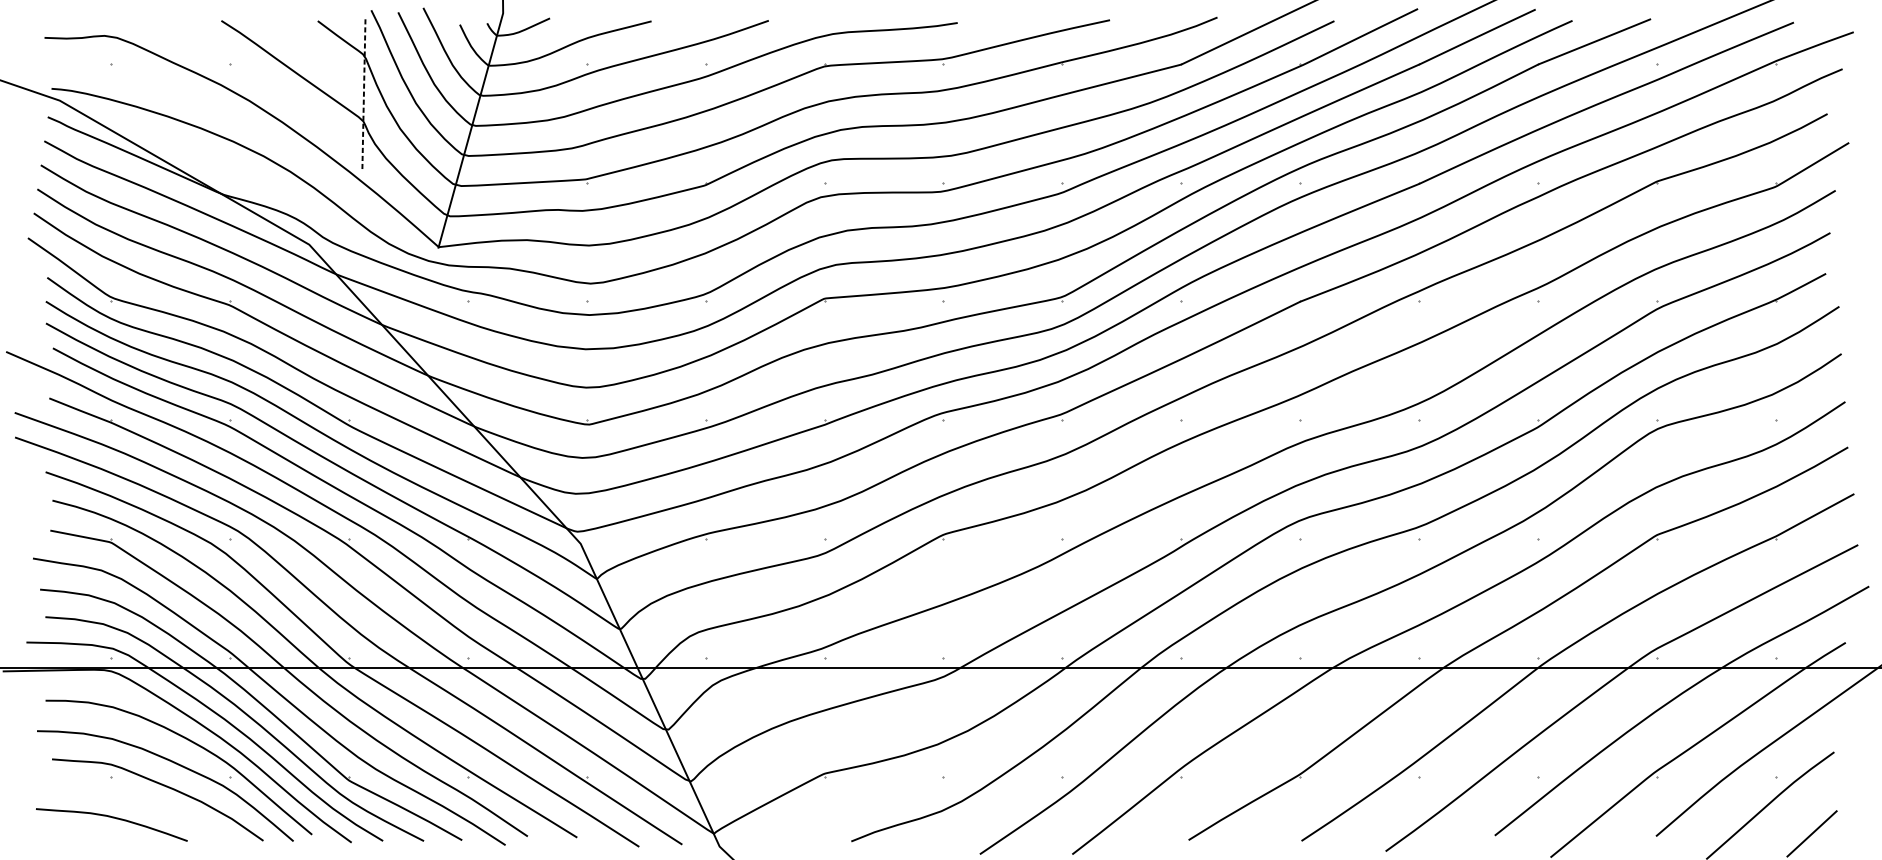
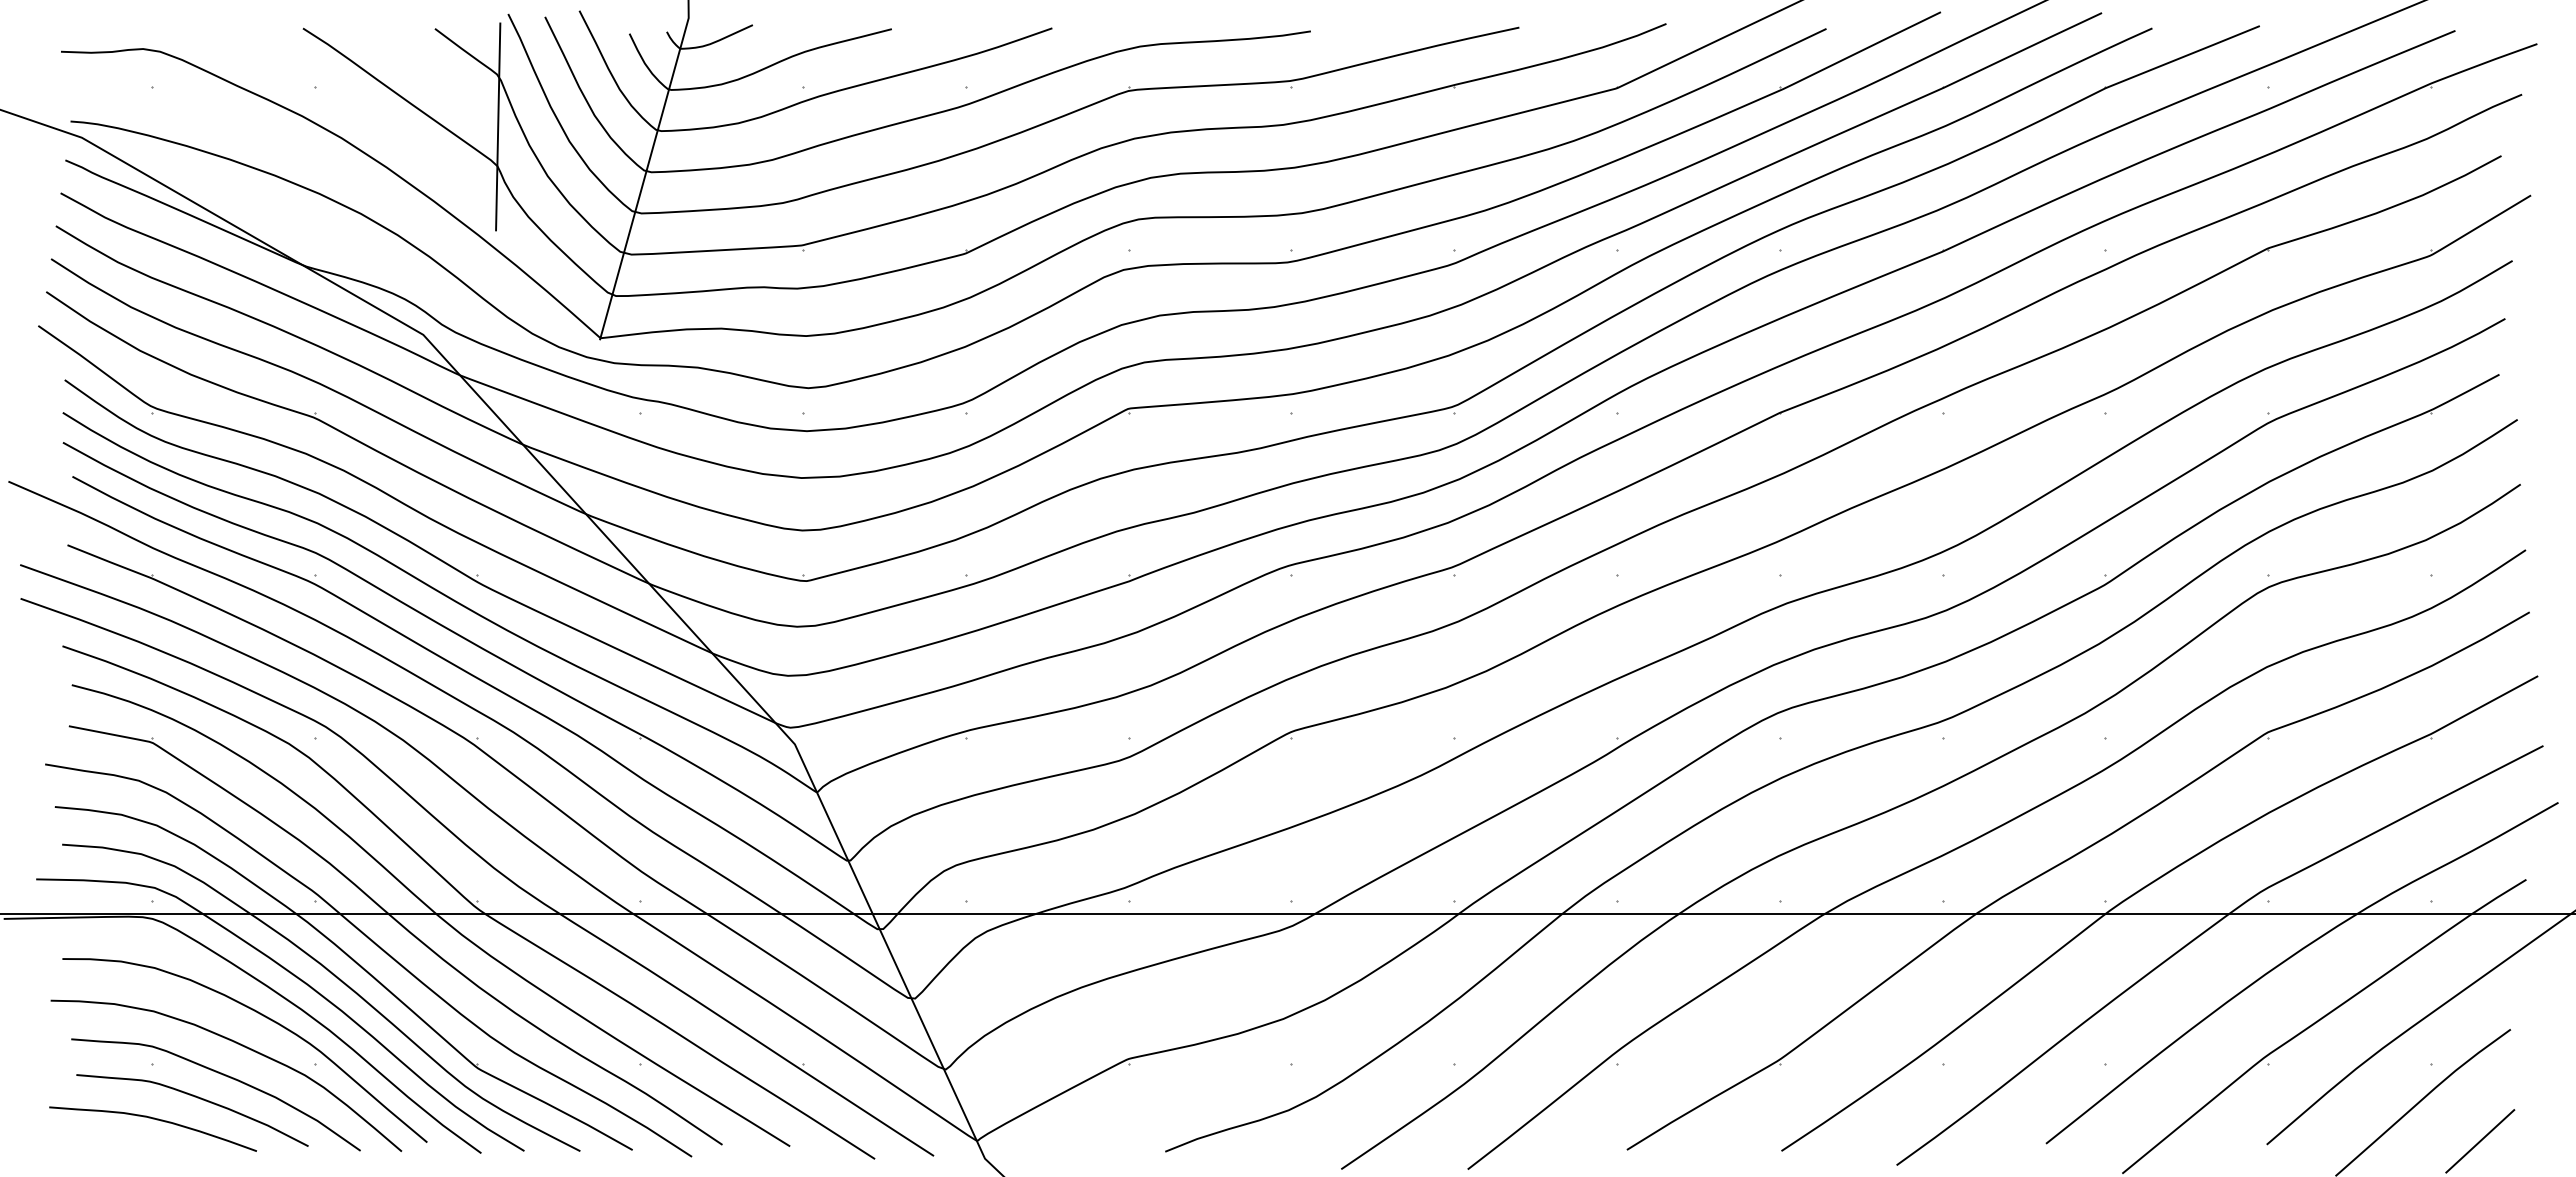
line: (364, 92) -> (498, 126), dashed -> solid
curve: (144, 802) -> (197, 1098), added

